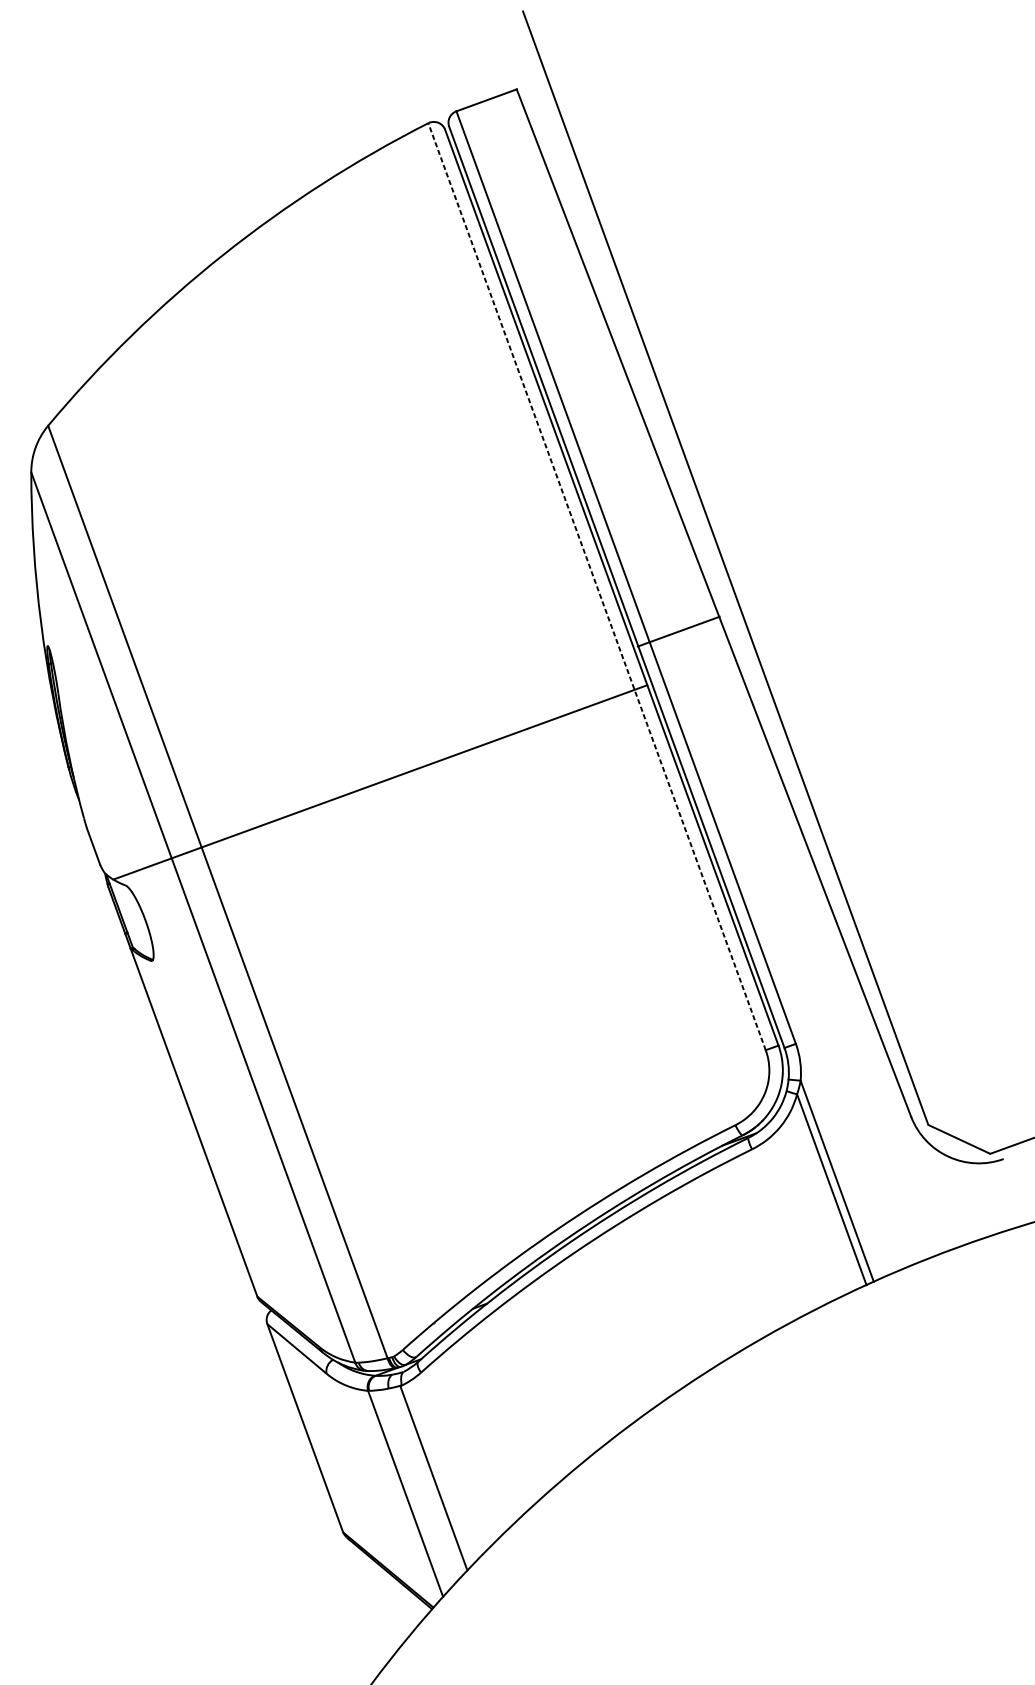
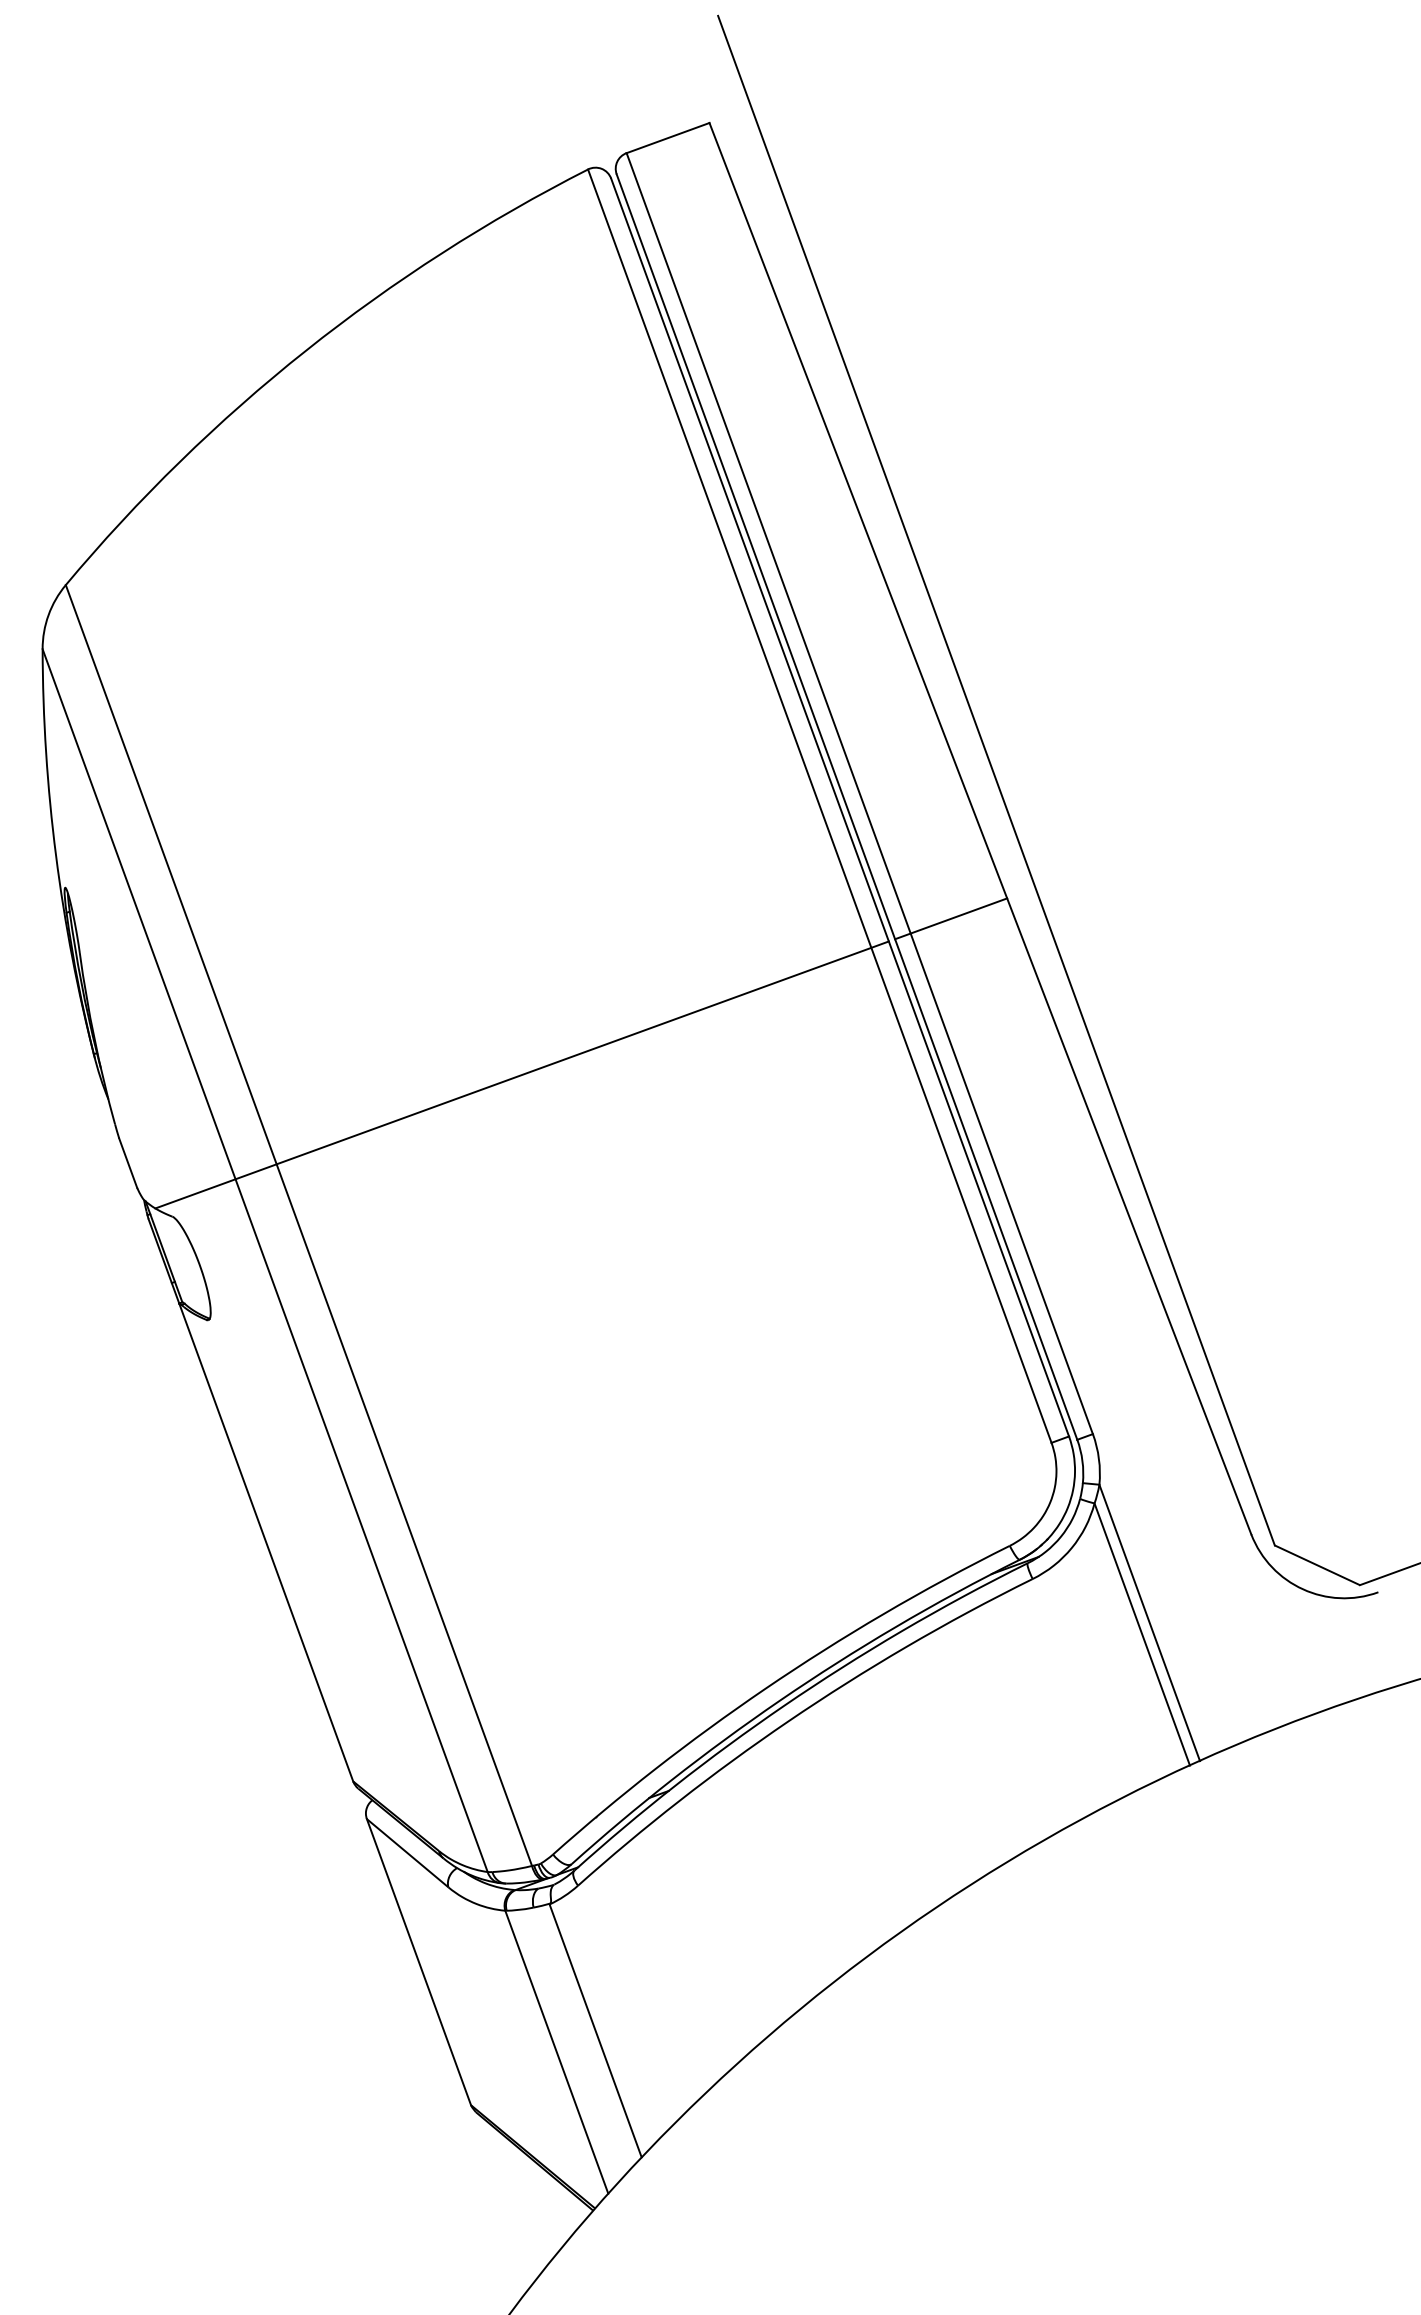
line: (596, 586) -> (819, 806), dashed -> solid
line: (679, 631) -> (951, 918), moved

